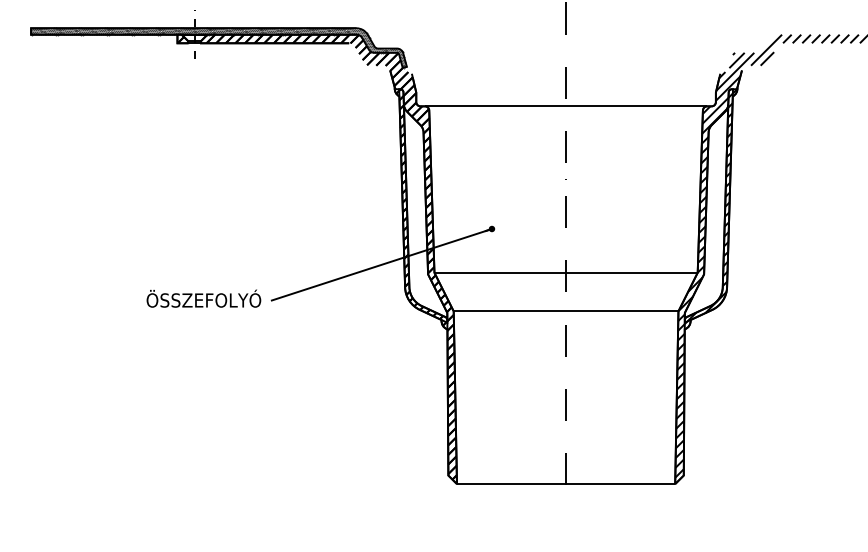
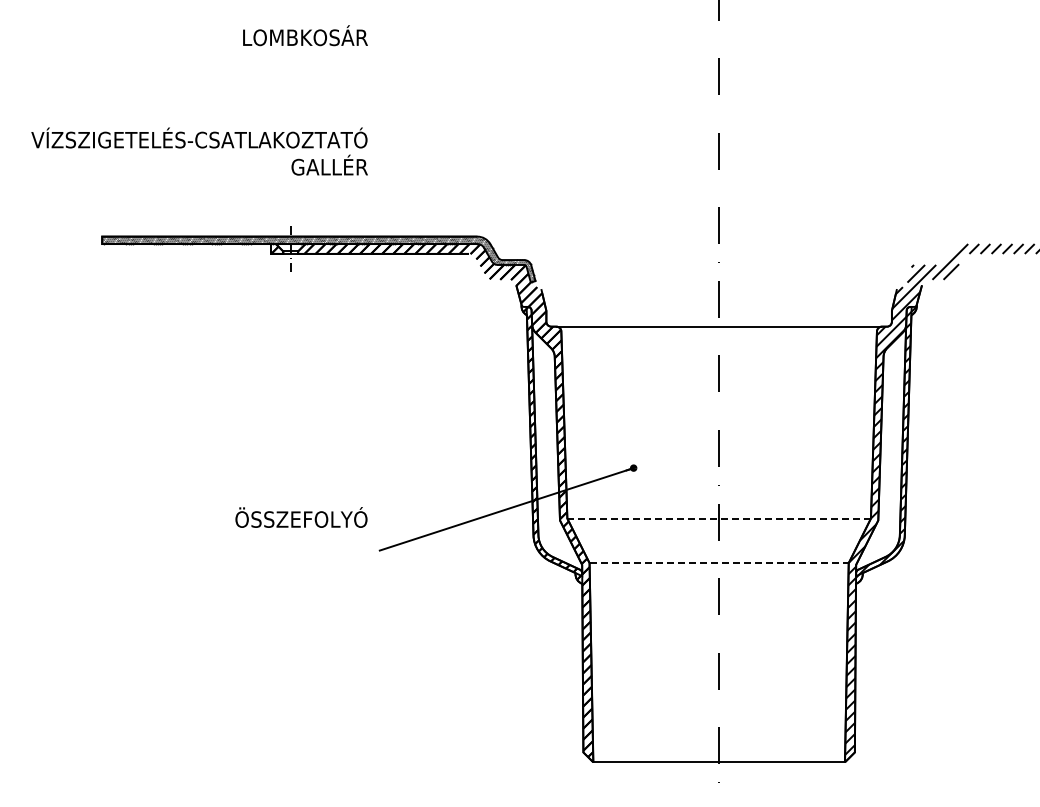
line: (566, 272) -> (719, 518), solid -> dashed
text: (203, 298) -> (301, 517), moved
line: (566, 311) -> (719, 563), solid -> dashed

